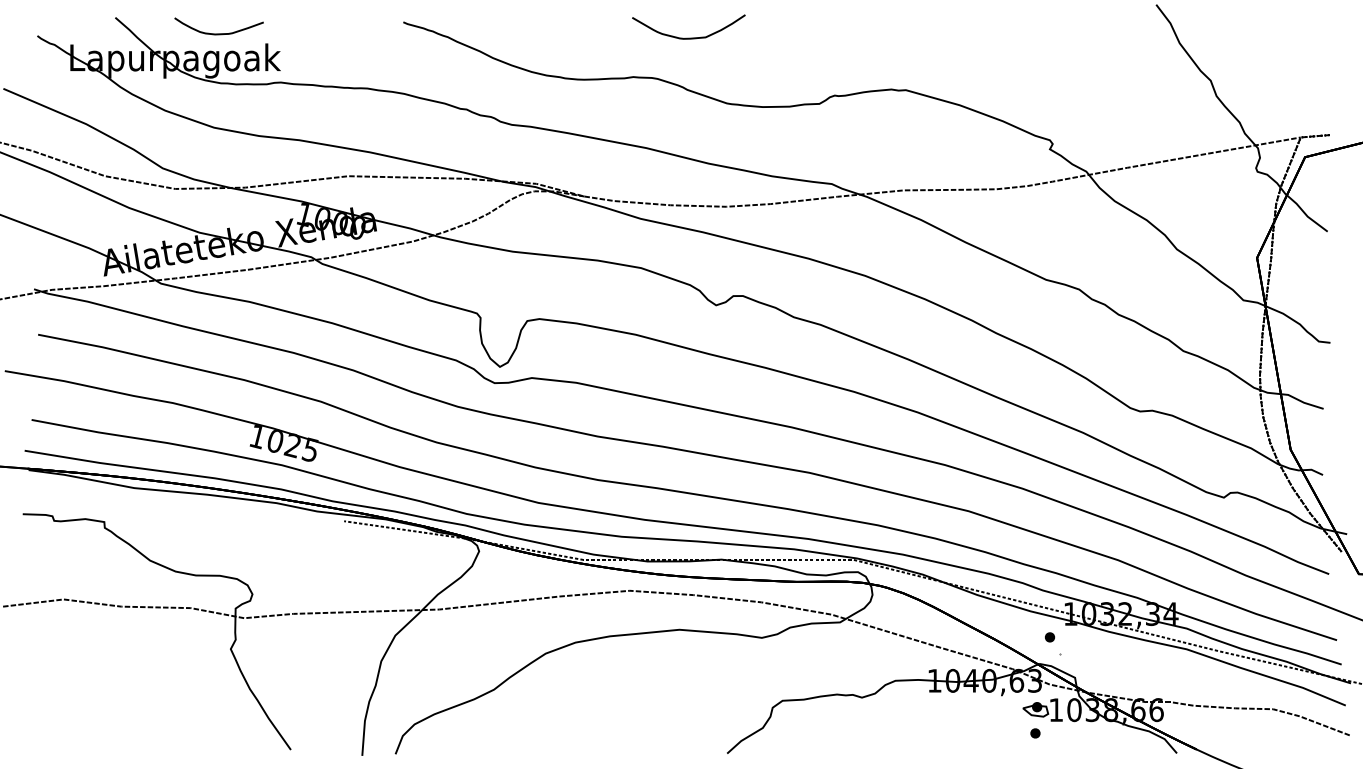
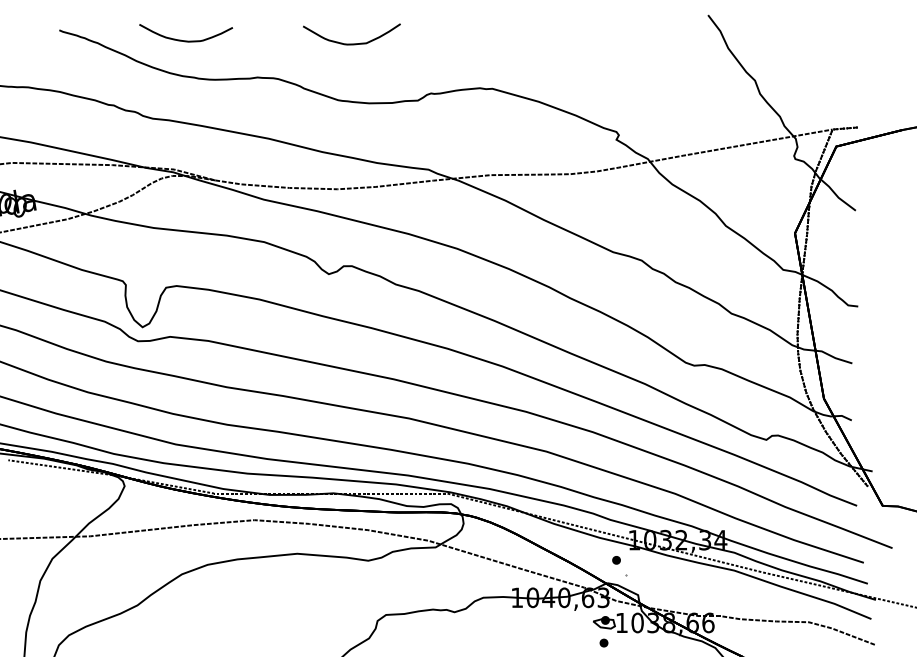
curve: (547, 33) -> (183, 39), added
curve: (688, 37) -> (351, 43), moved

